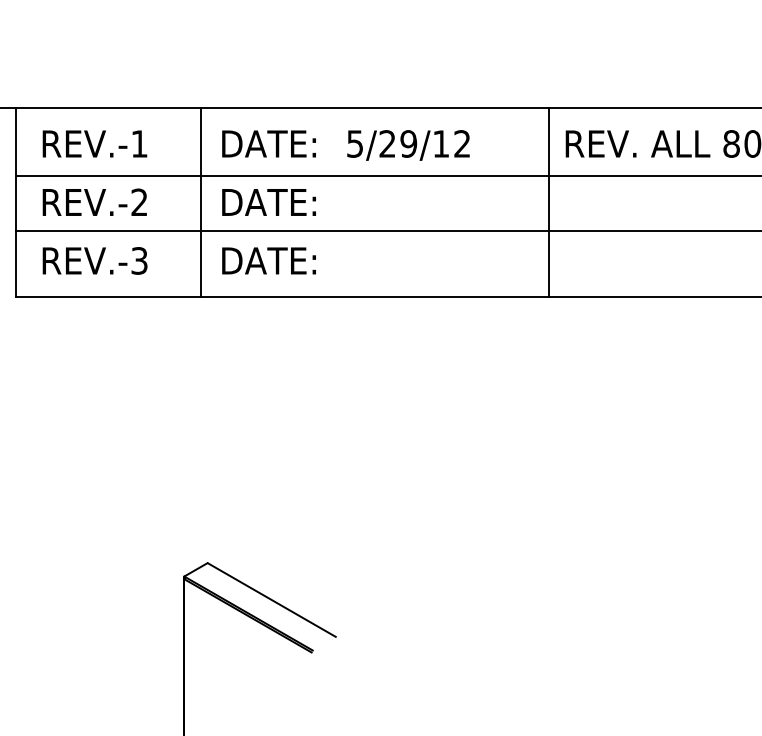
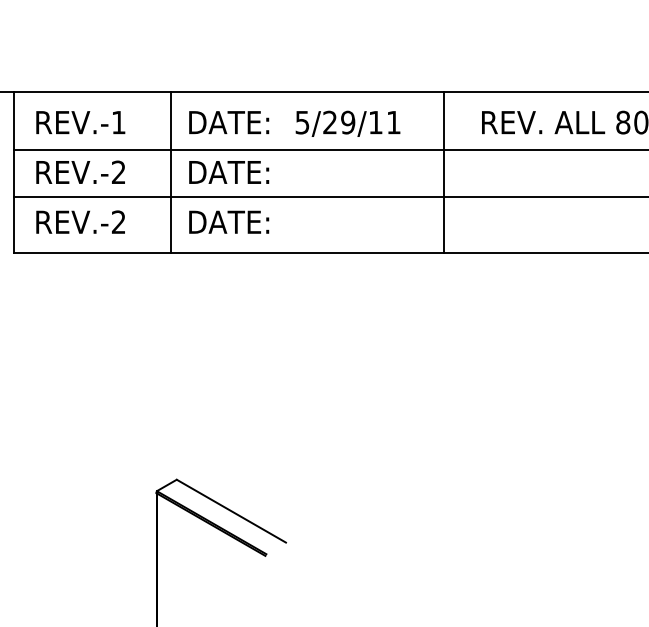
text: (461, 143) -> (393, 122), 5/29/12 -> 5/29/11
line: (548, 202) -> (443, 172), moved
text: (139, 261) -> (118, 222), REV.-3 -> REV.-2

